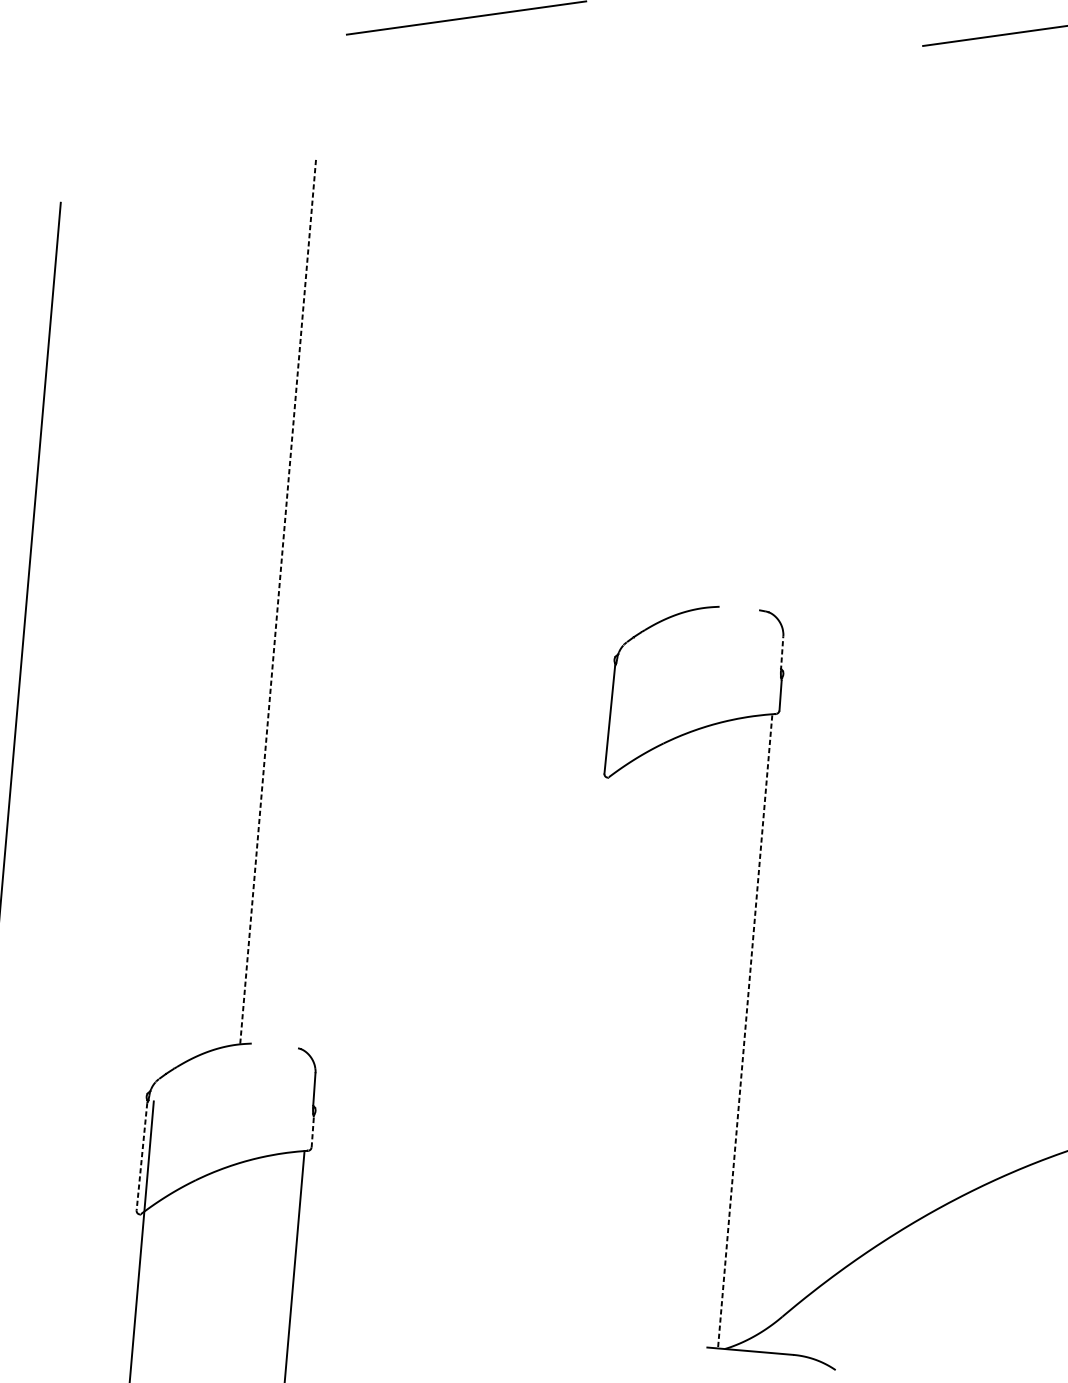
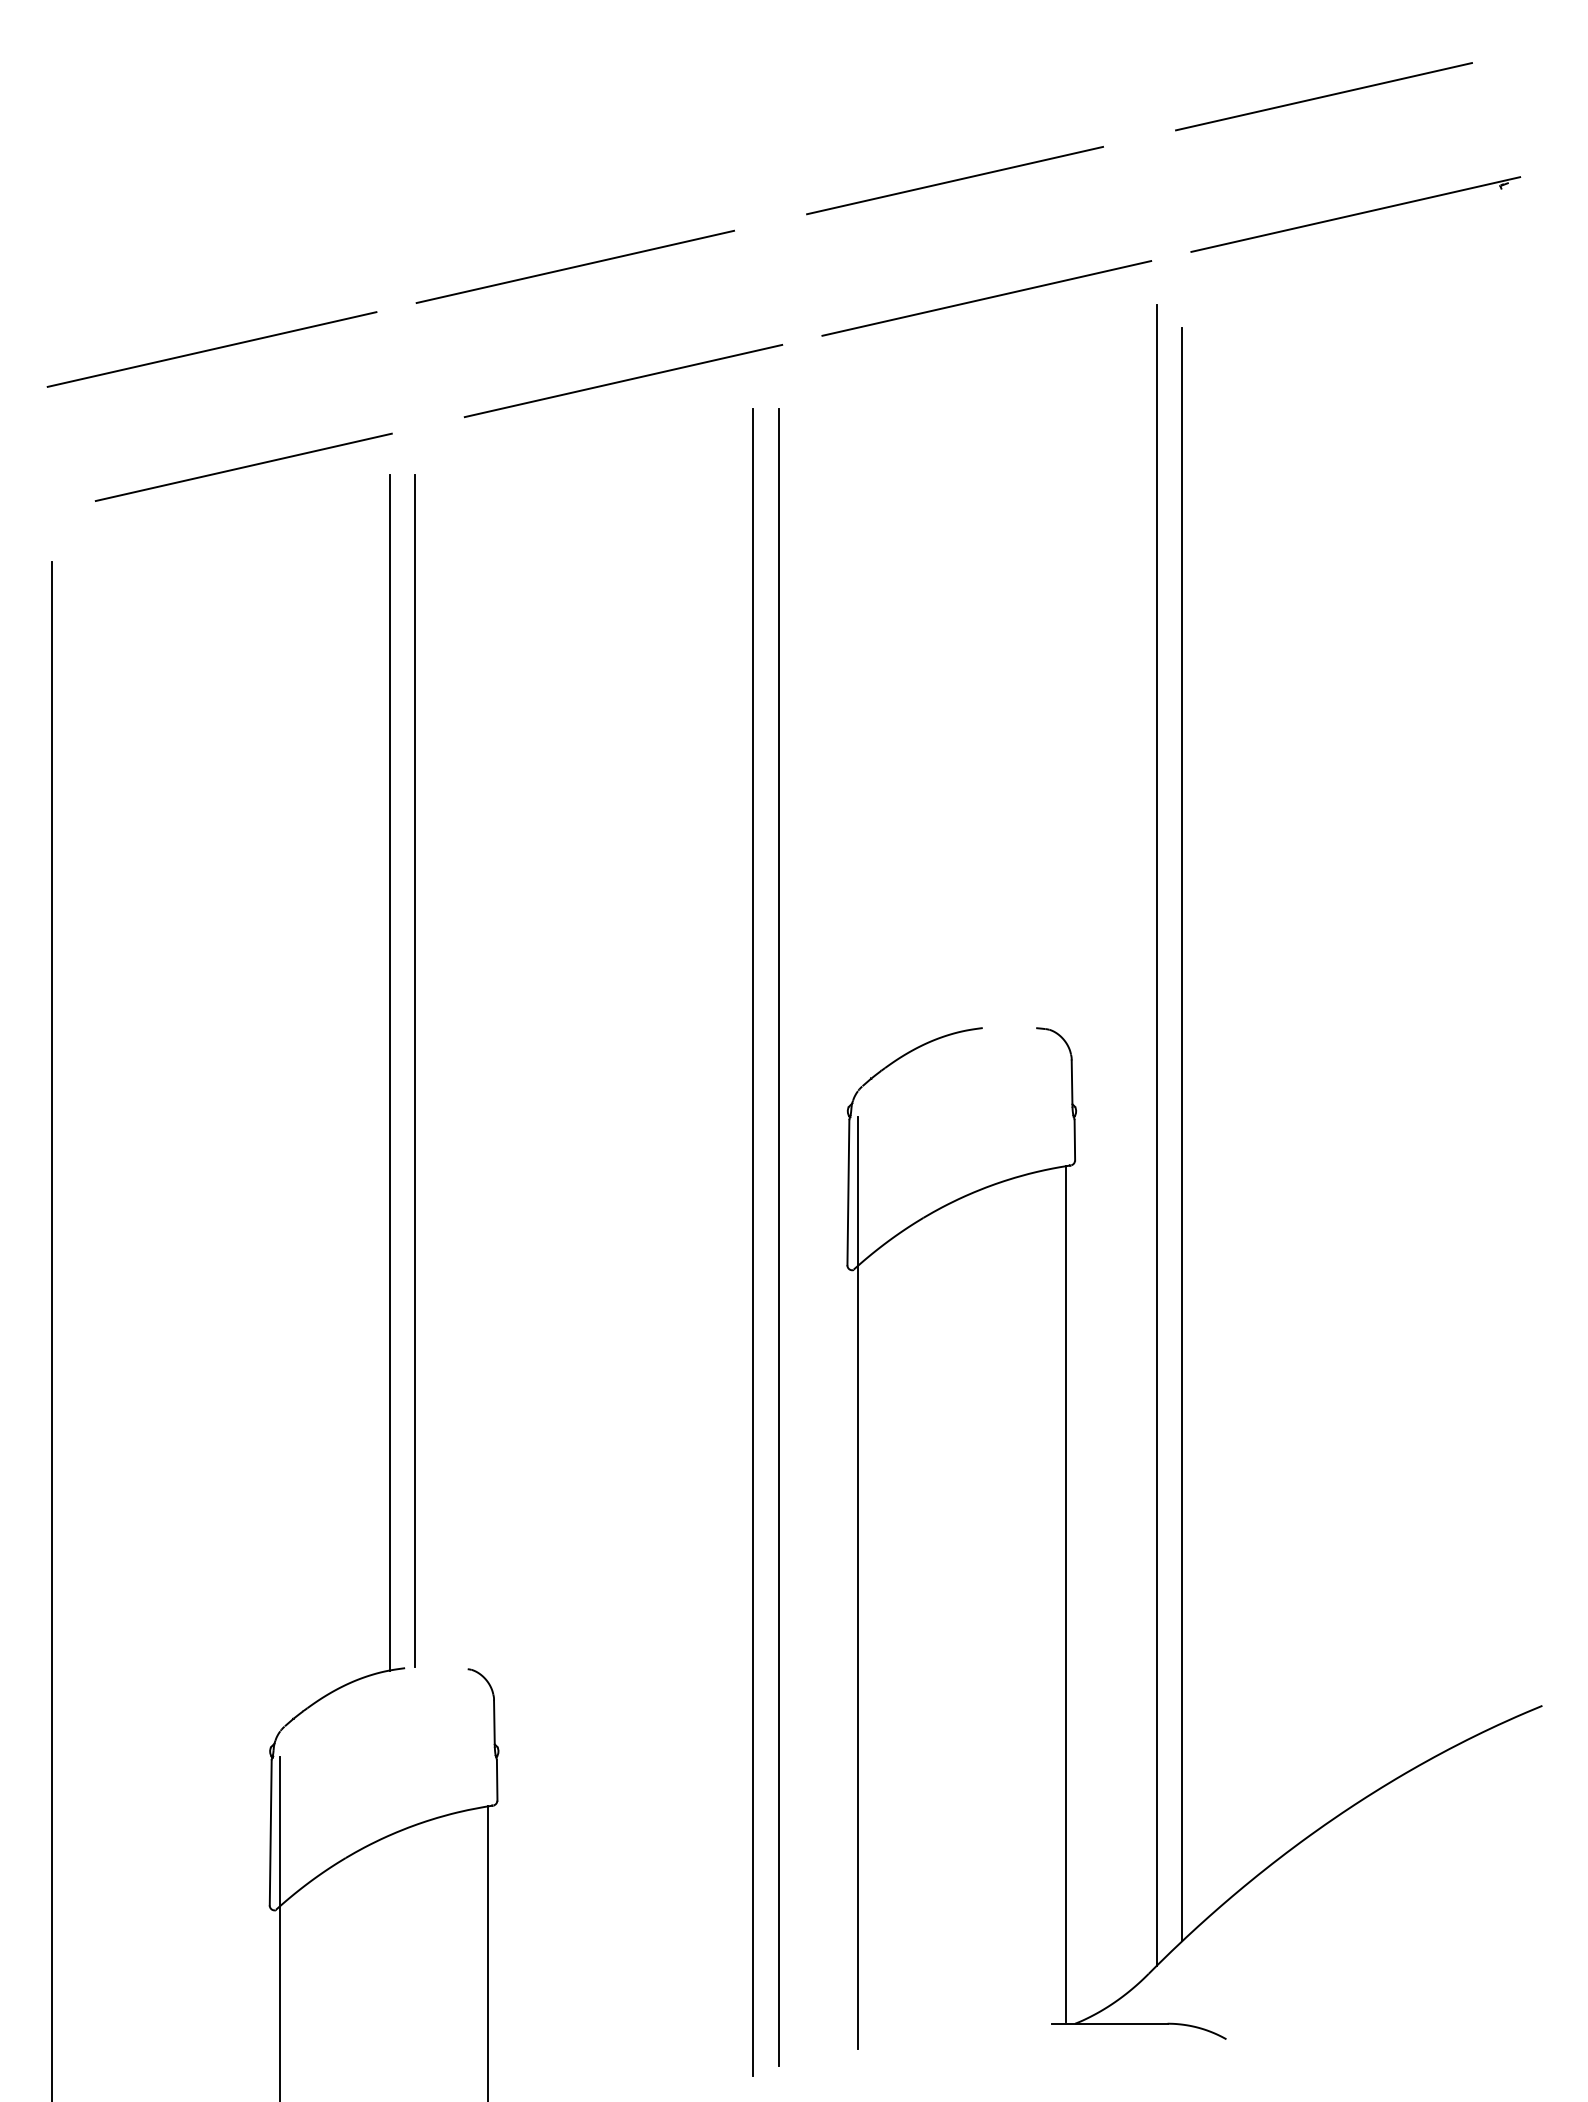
line: (192, 56) -> (211, 349), added
line: (768, 67) -> (986, 298), added
line: (494, 105) -> (623, 380), added
line: (208, 145) -> (243, 467), added
line: (277, 602) -> (389, 1072), dashed -> solid
line: (297, 602) -> (415, 1070), added
line: (782, 653) -> (1072, 1083), dashed -> solid
line: (841, 696) -> (1156, 1134), added
line: (860, 698) -> (1182, 1134), added
line: (555, 748) -> (778, 1237), added
line: (535, 750) -> (752, 1242), added
line: (591, 1008) -> (857, 1582), added
line: (744, 1030) -> (1065, 1594), dashed -> solid
line: (312, 1132) -> (497, 1780), dashed -> solid
line: (141, 1156) -> (270, 1832), dashed -> solid

